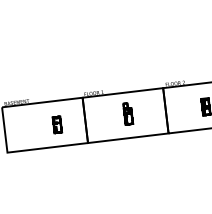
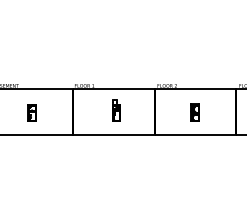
part: (56, 124) -> (31, 112), moved

